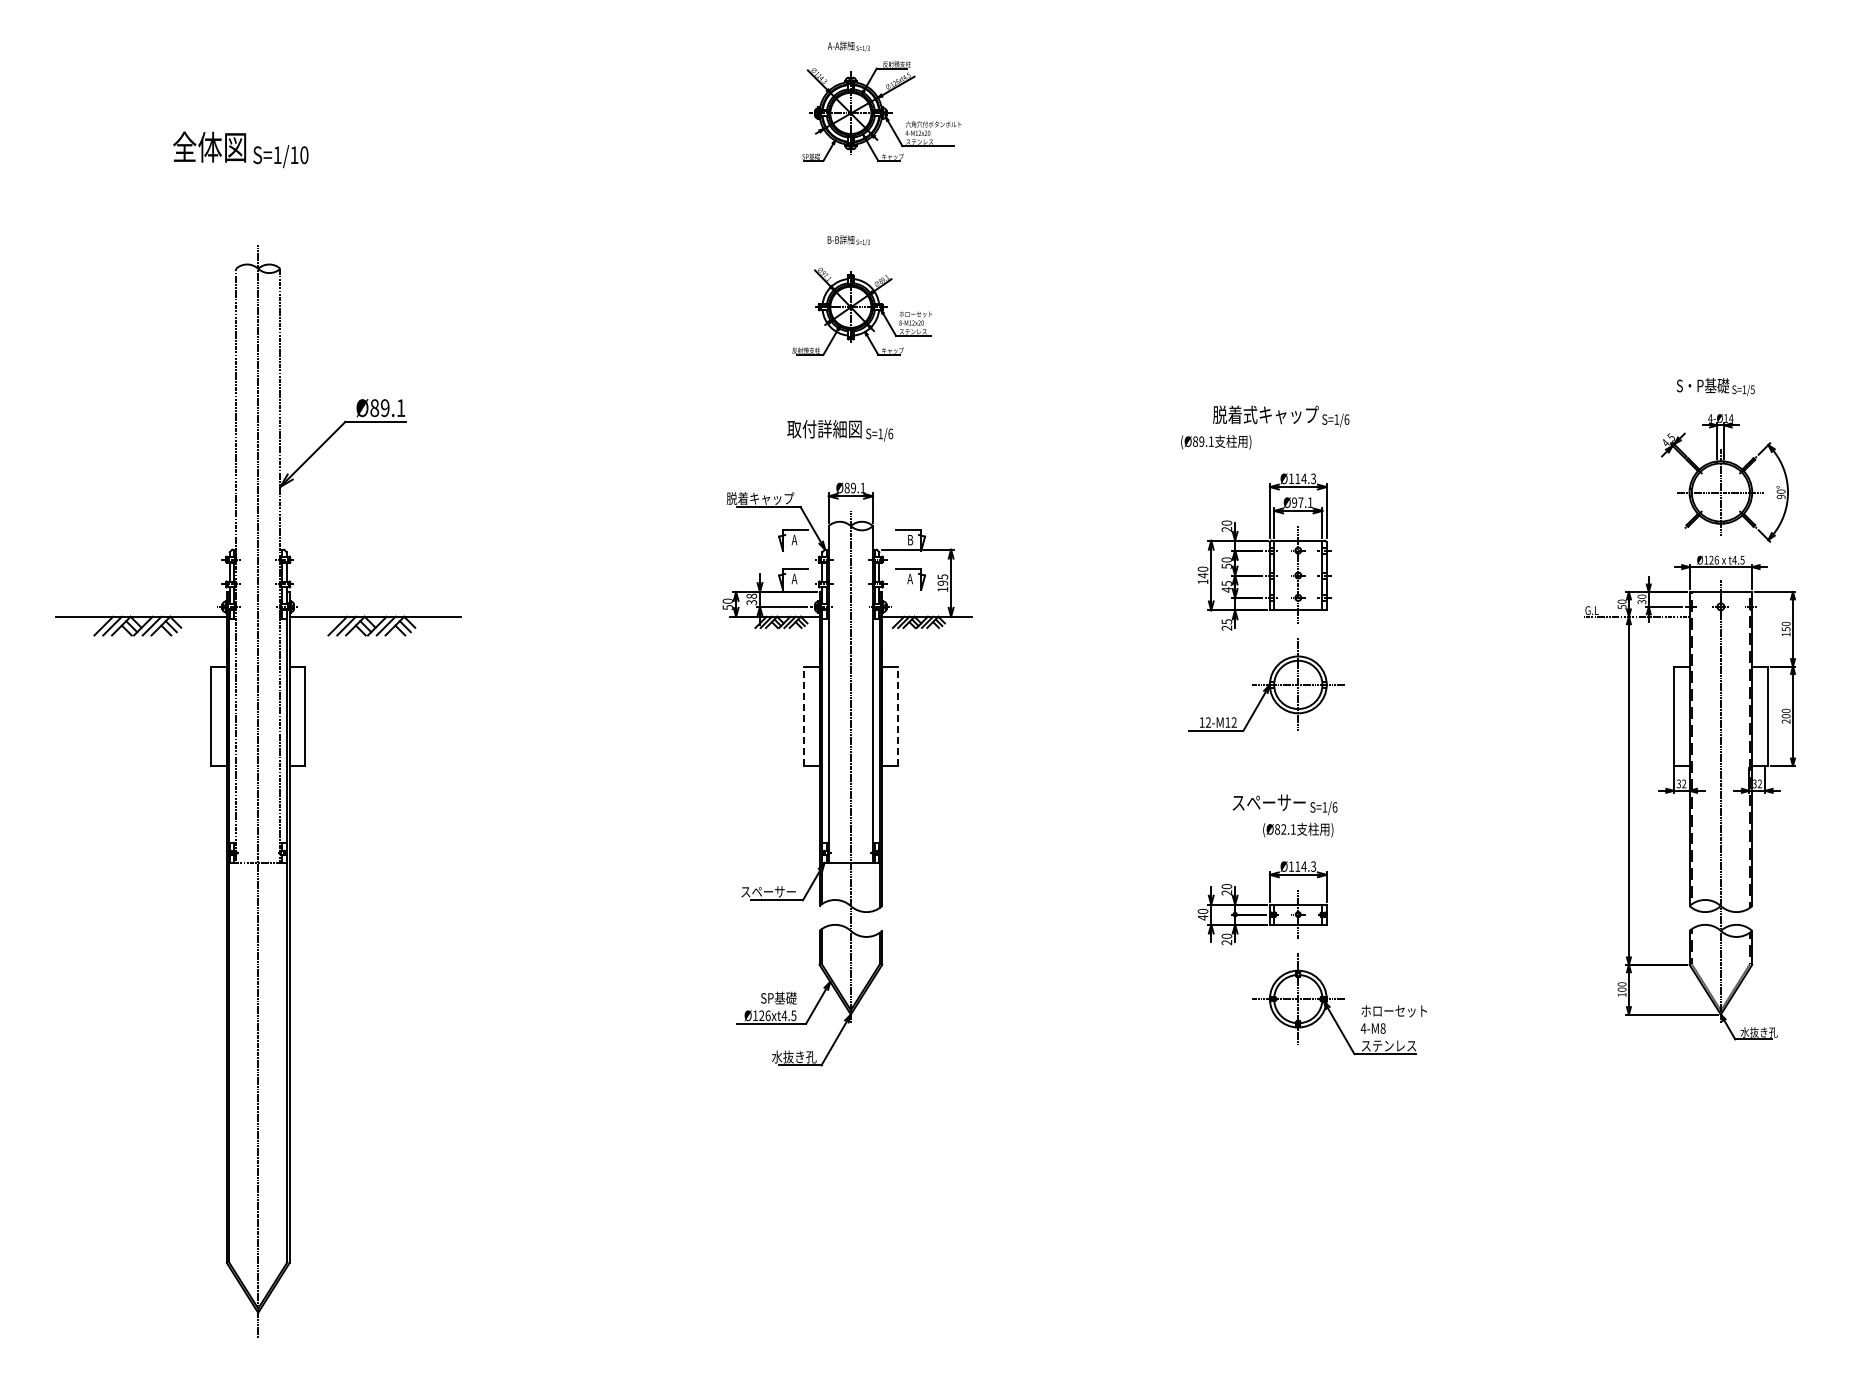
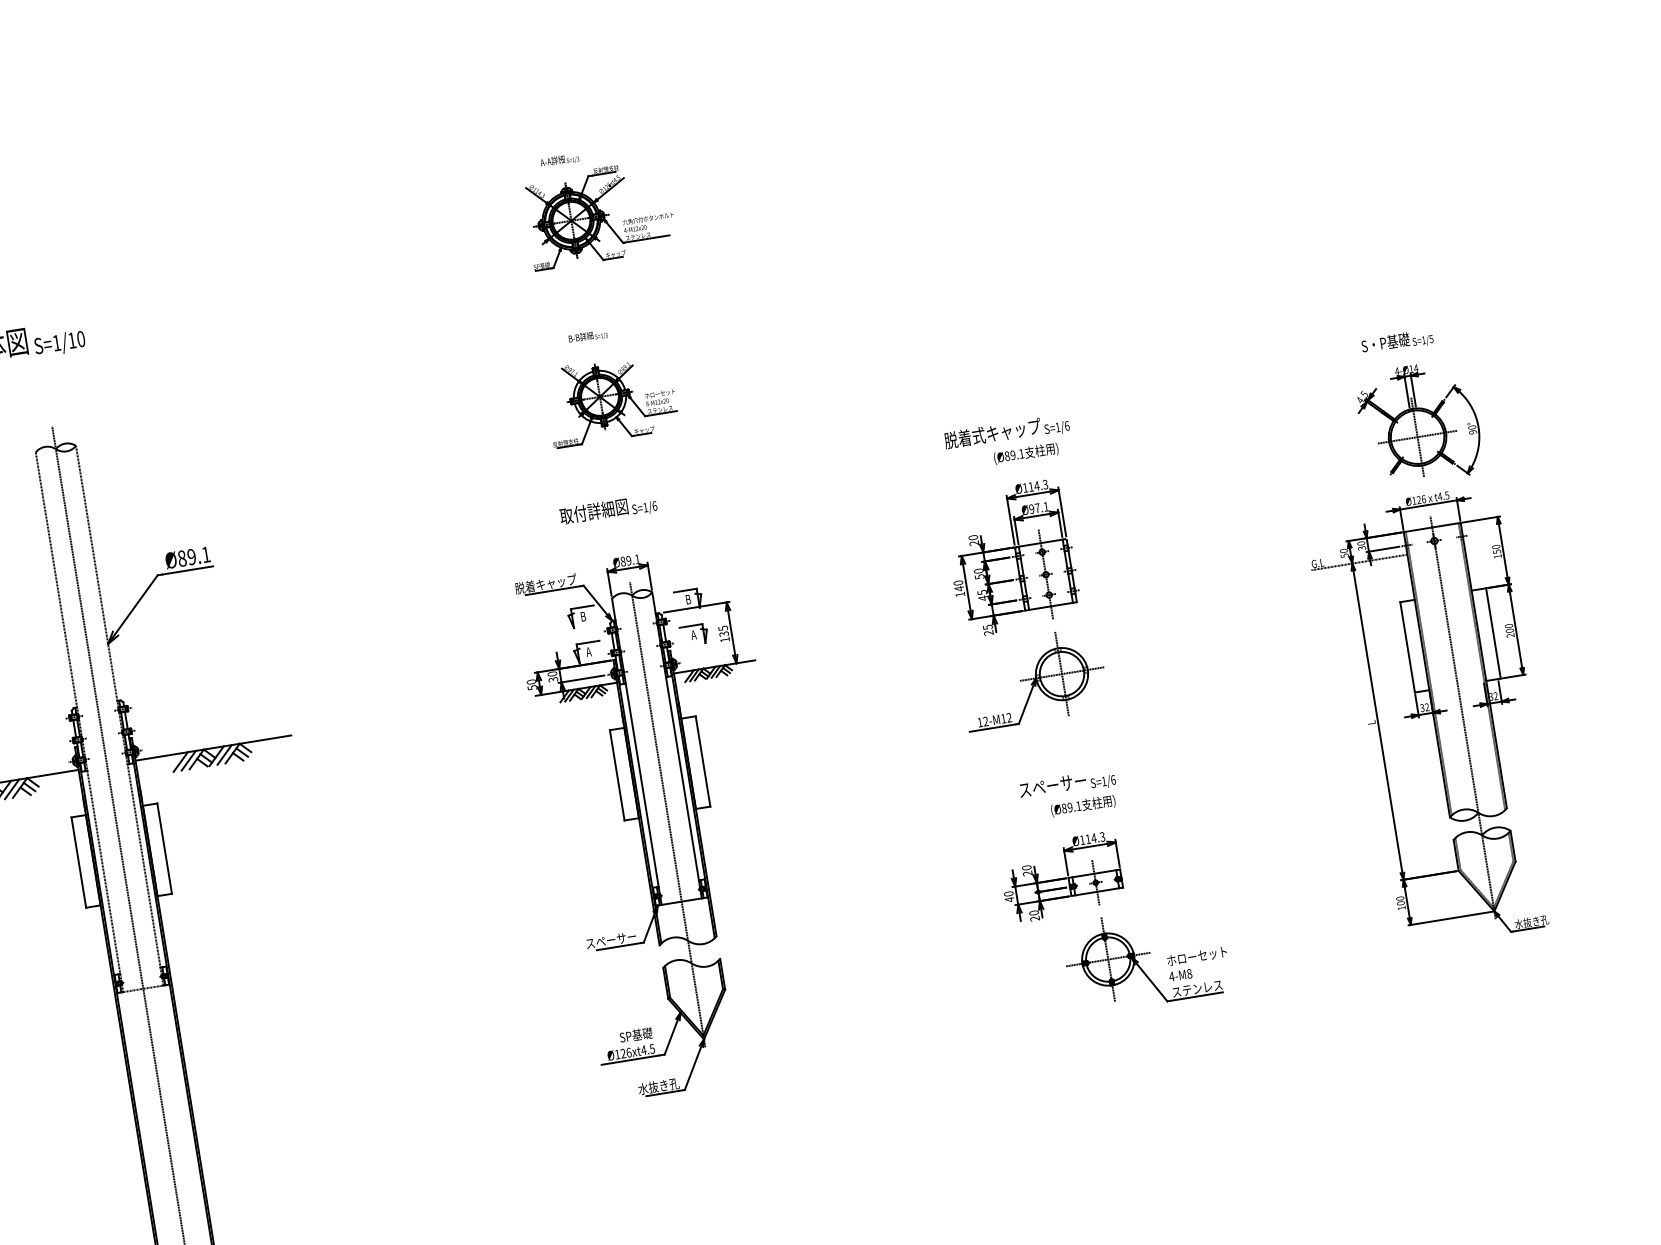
text: (1216, 442) -> (1026, 453), moved
text: (794, 540) -> (583, 617), A -> B
text: (942, 582) -> (723, 633), 195 -> 135
text: (751, 595) -> (552, 673), 38 -> 30
line: (803, 716) -> (617, 775), dashed -> solid
line: (898, 716) -> (703, 761), dashed -> solid
text: (1283, 829) -> (1069, 807), (Ø82.1 -> (Ø89.1

